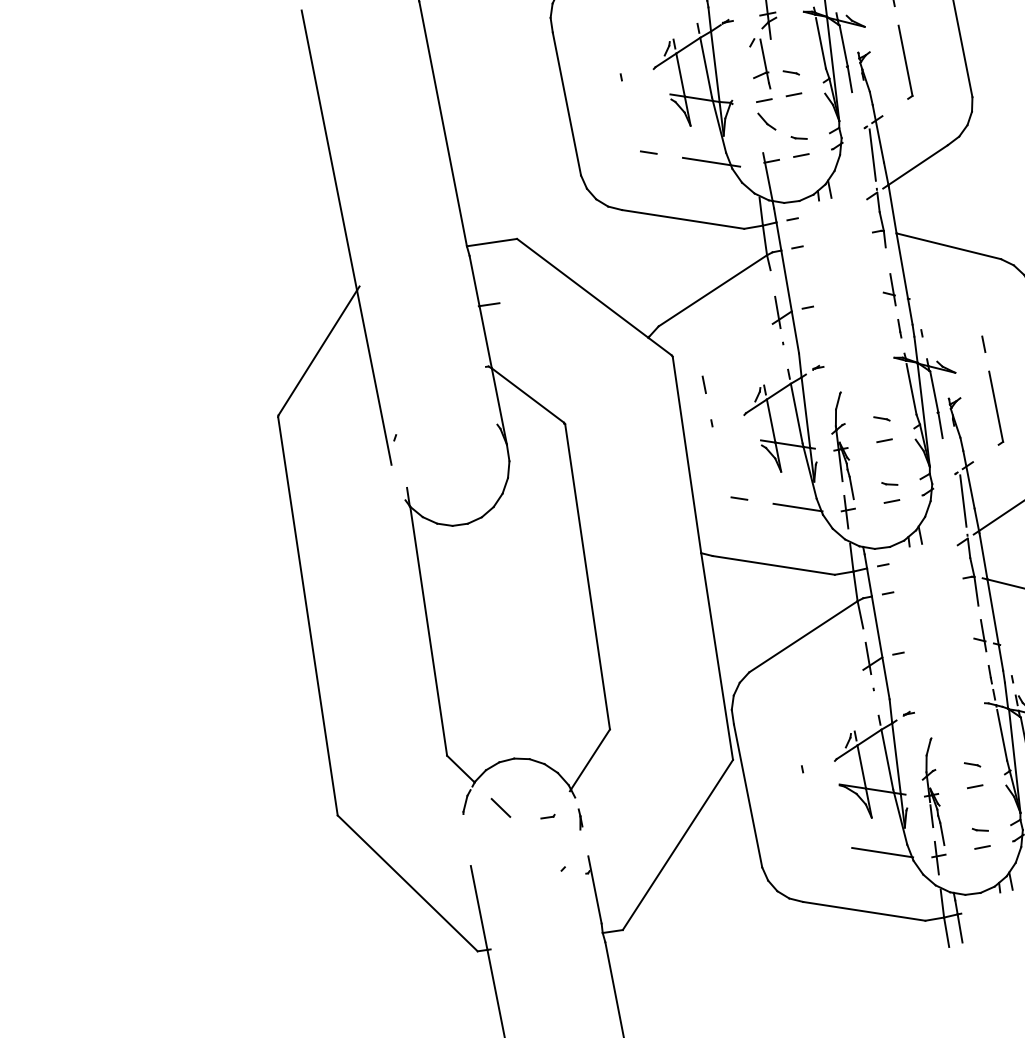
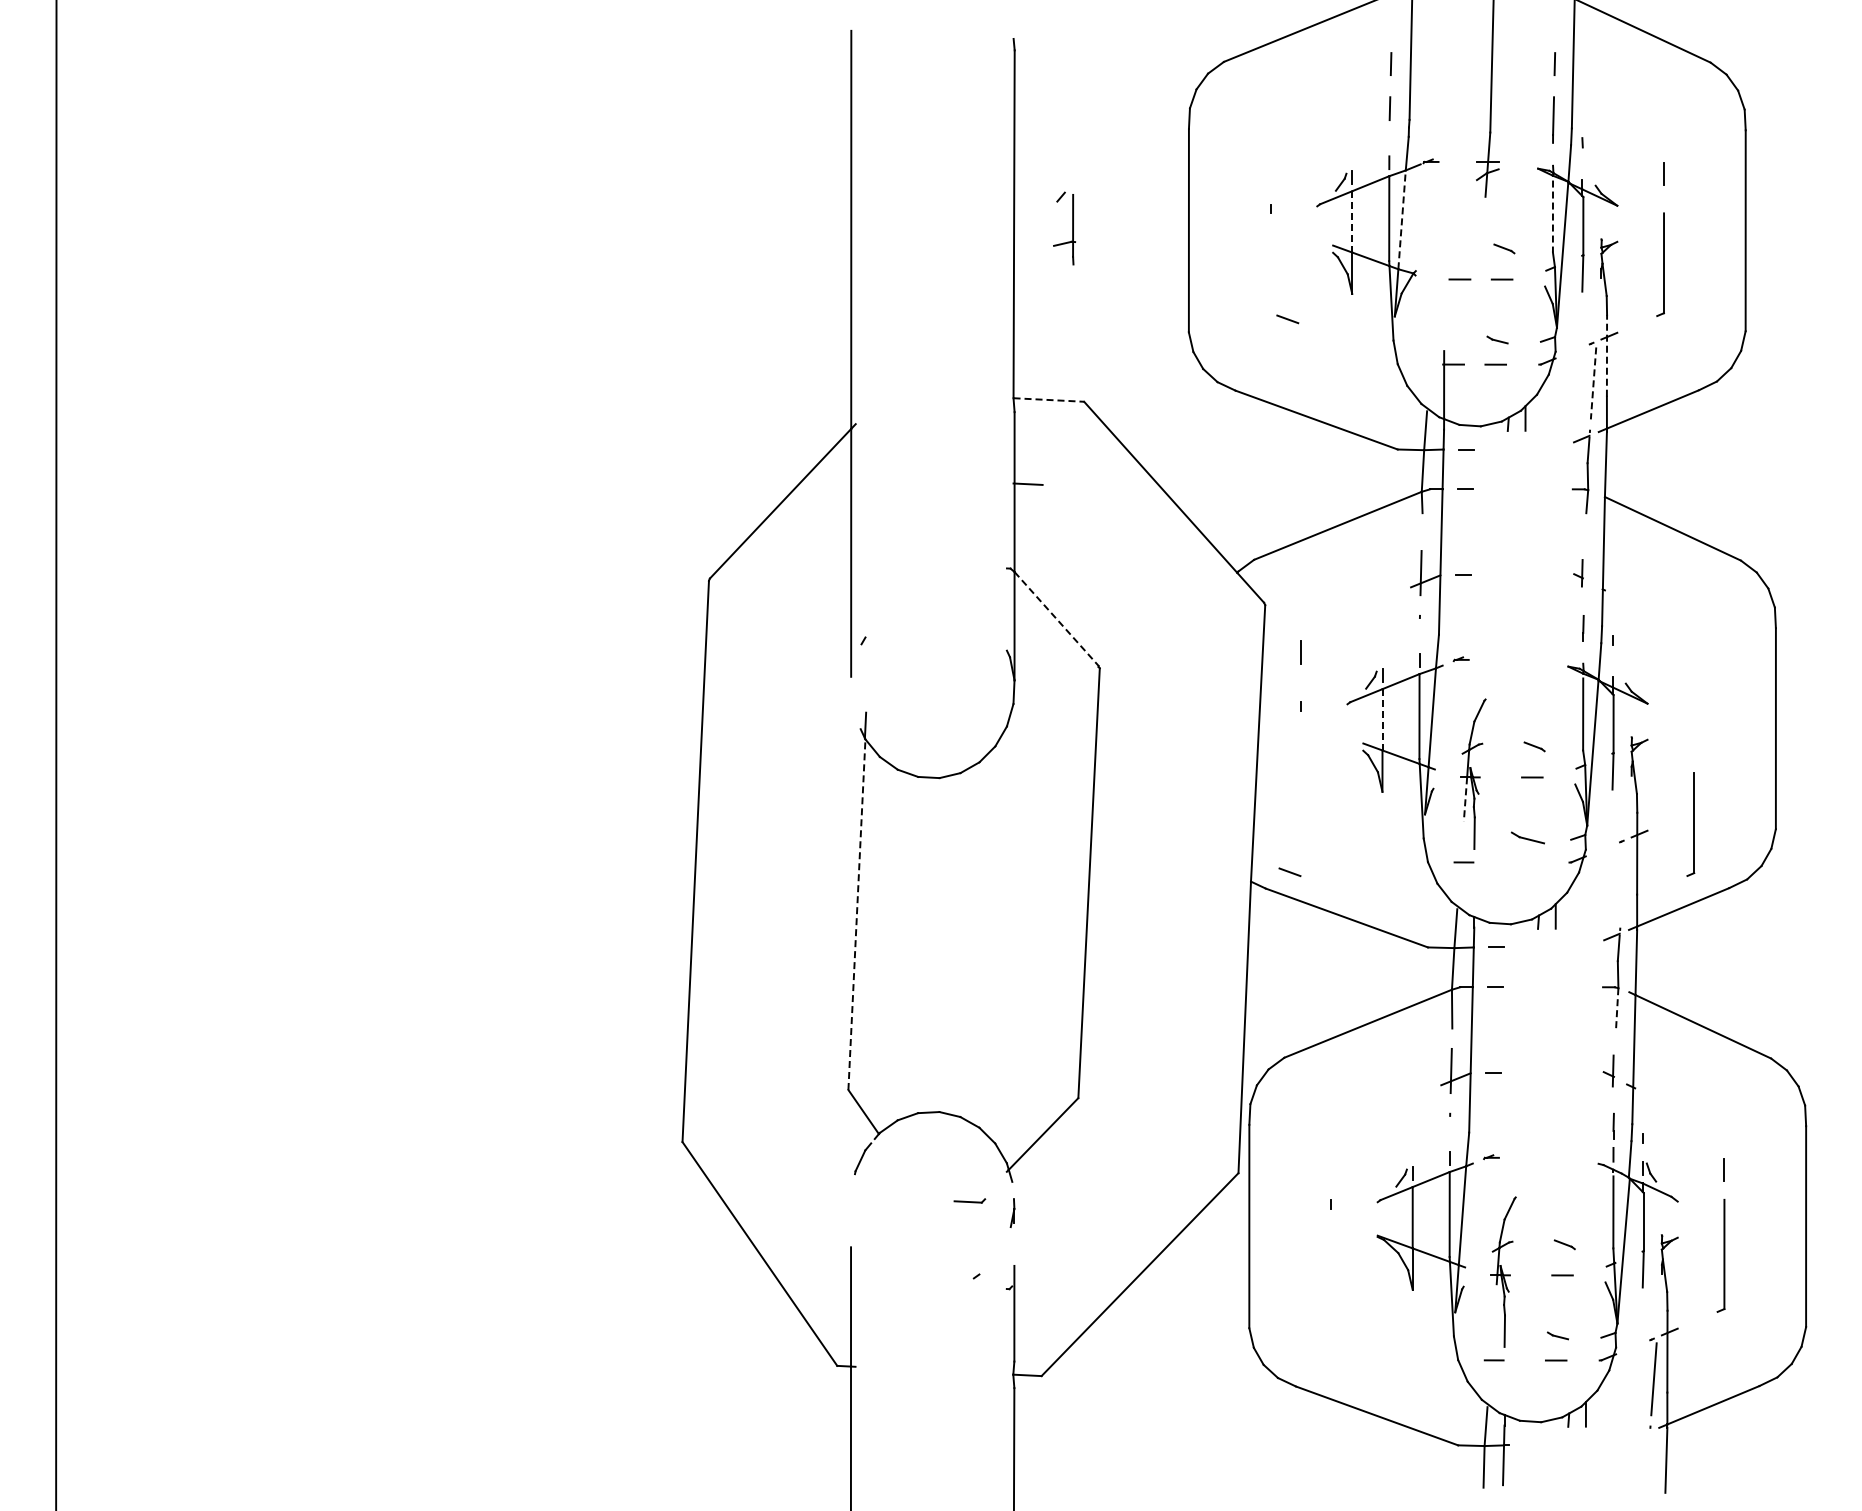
line: (820, 43) -> (1552, 216), solid -> dashed
part: (764, 63) -> (1072, 228), moved
line: (715, 66) -> (1402, 219), solid -> dashed
line: (680, 74) -> (1352, 221), solid -> dashed
part: (766, 121) -> (1457, 308), removed
line: (877, 133) -> (1606, 355), solid -> dashed
line: (872, 155) -> (1593, 383), solid -> dashed
line: (711, 162) -> (1370, 349), removed
line: (492, 242) -> (1049, 400), solid -> dashed
part: (888, 290) -> (1578, 573), size x0.6
line: (983, 343) -> (1693, 671), removed
line: (527, 395) -> (1056, 619), solid -> dashed
part: (993, 408) -> (1690, 824), moved
line: (771, 420) -> (1382, 719), solid -> dashed
line: (840, 465) -> (1465, 799), solid -> dashed
part: (889, 483) -> (1527, 837), size x1.6
line: (739, 498) -> (1289, 872), moved
line: (891, 501) -> (1525, 862), removed
line: (963, 501) -> (1623, 881), removed
line: (797, 507) -> (1395, 845), removed
line: (846, 511) -> (1460, 864), removed
line: (976, 591) -> (1617, 1008), solid -> dashed
line: (428, 631) -> (856, 914), solid -> dashed
part: (978, 636) -> (1608, 1070), size x0.7
line: (500, 807) -> (907, 1175), removed
line: (931, 815) -> (1495, 1303), removed
part: (547, 817) -> (969, 1201), size x1.6
line: (882, 852) -> (1417, 1340), removed
line: (936, 857) -> (1490, 1362), removed

